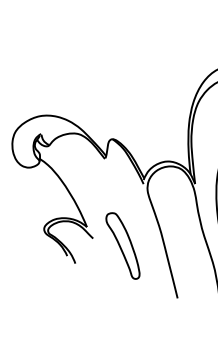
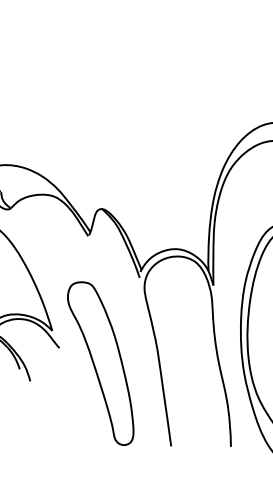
part: (122, 245) -> (100, 362), size x1.67

